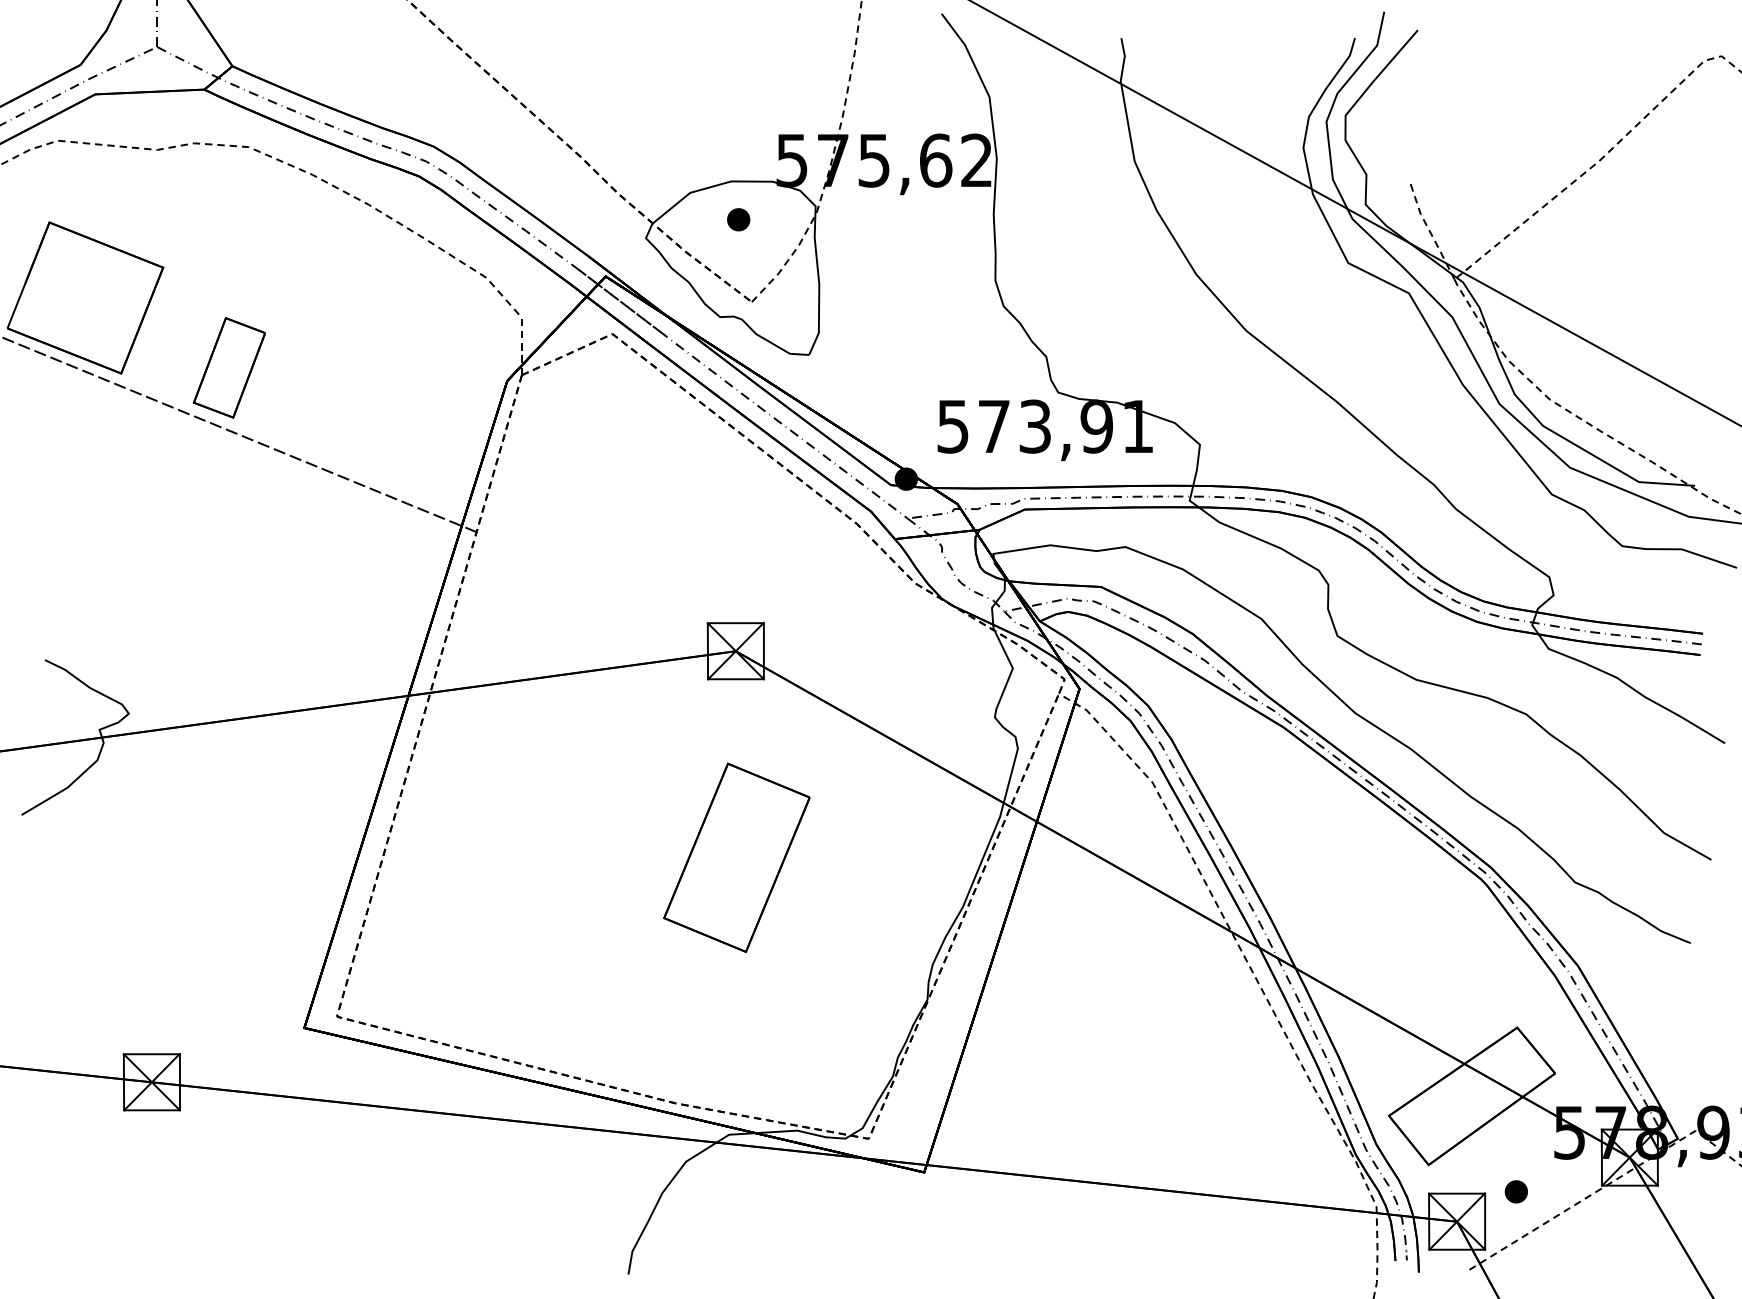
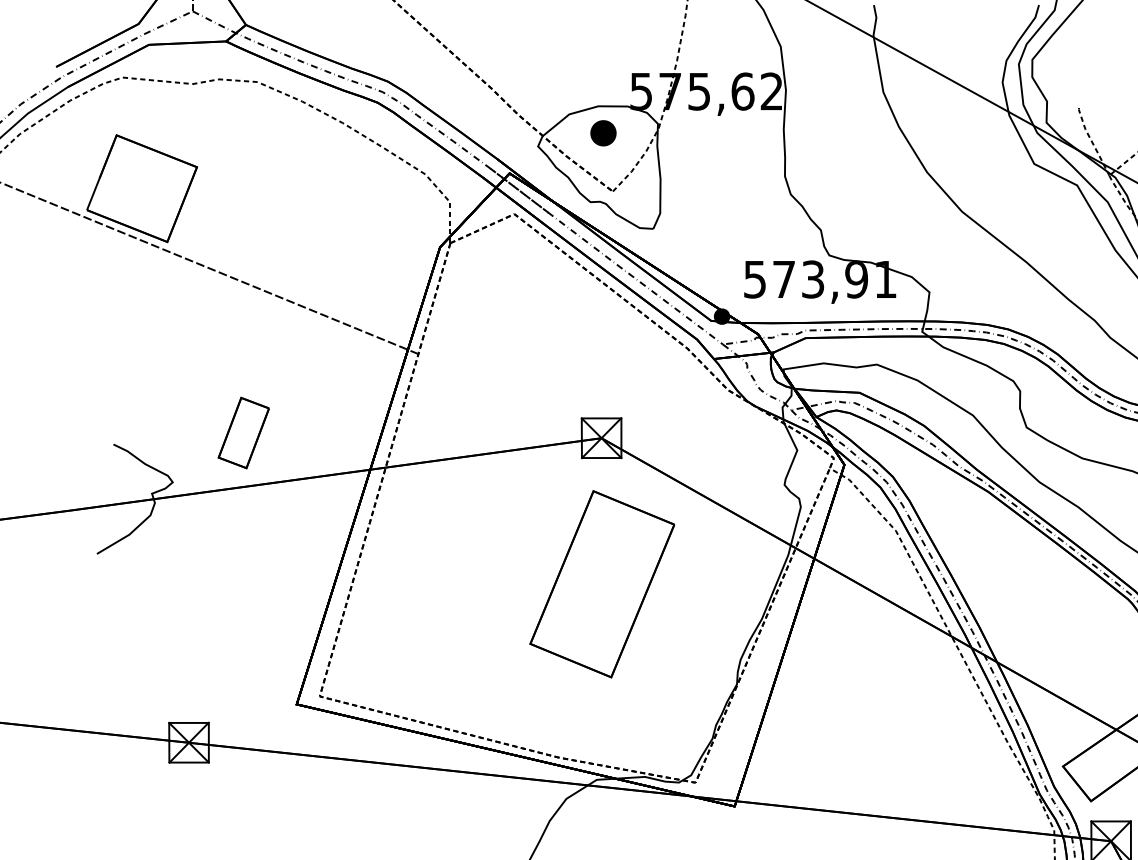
part: (738, 219) -> (603, 133), size x1.6
part: (228, 367) -> (243, 432), moved
part: (736, 857) -> (602, 583), size x1.4

